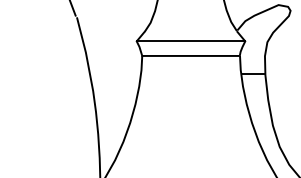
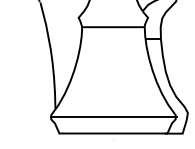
line: (191, 40) -> (113, 17), removed

